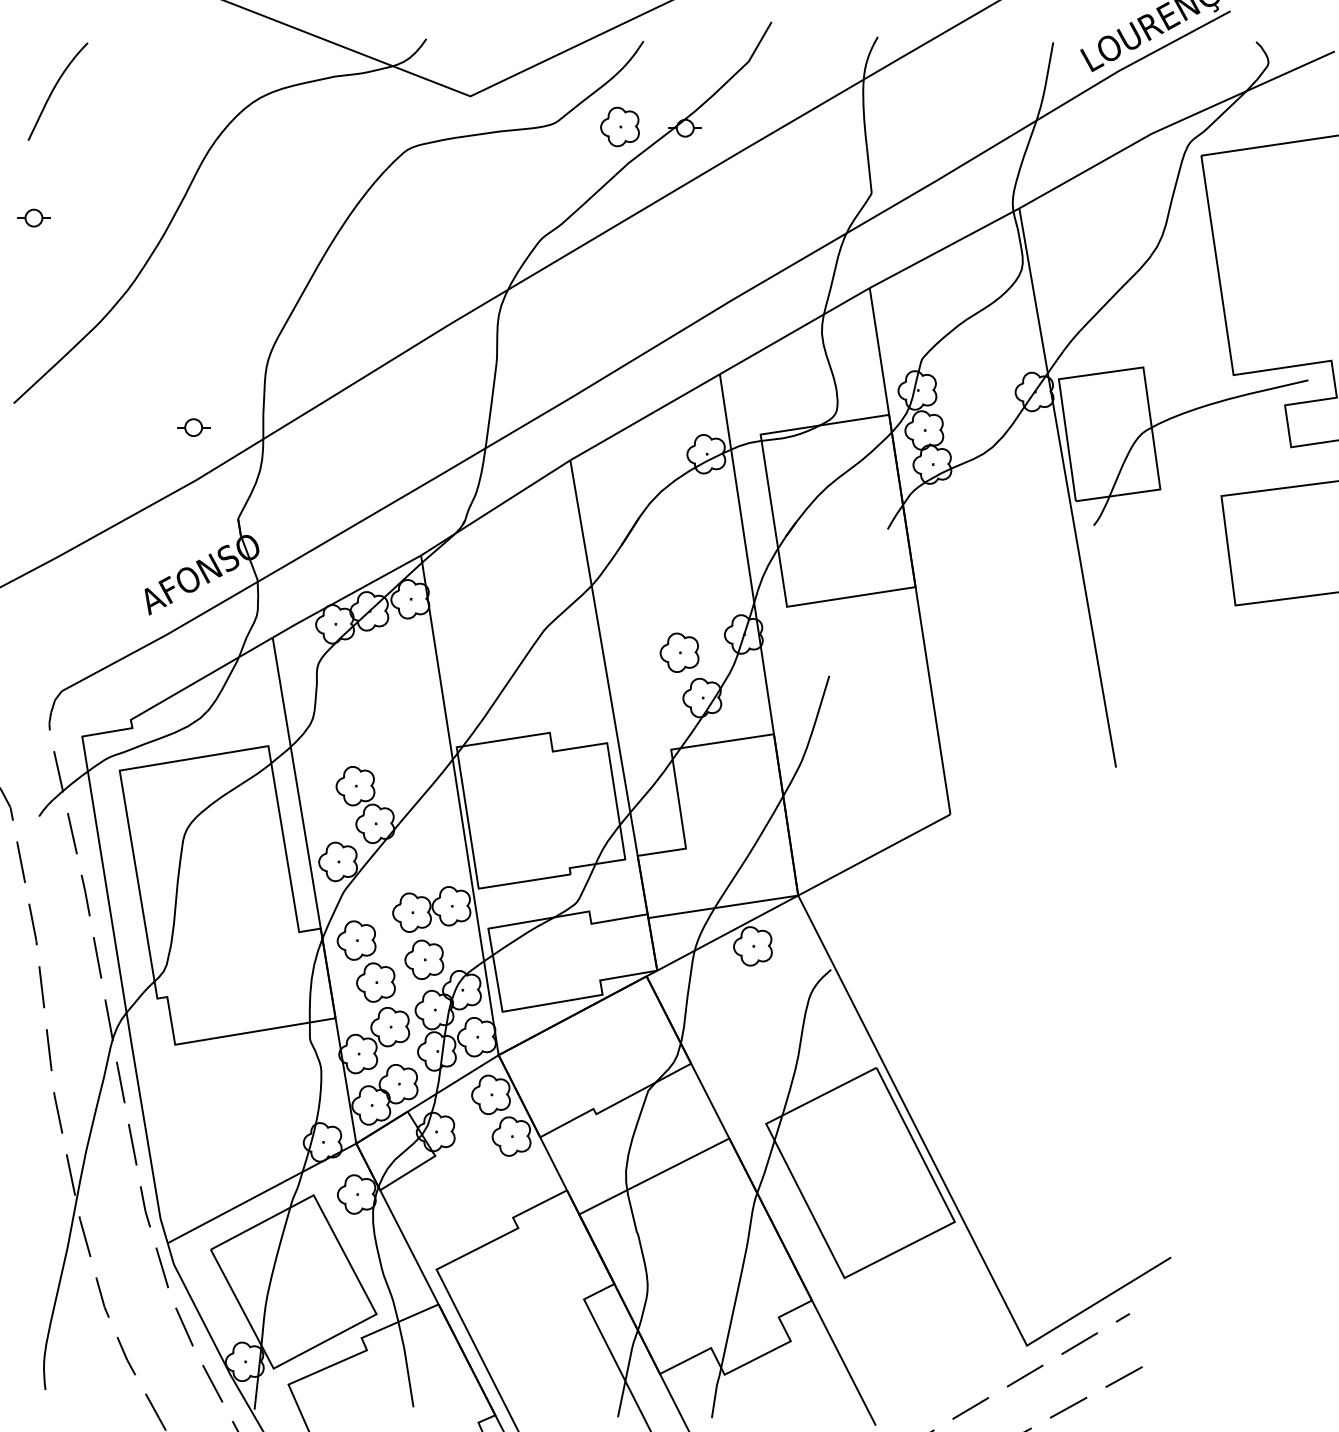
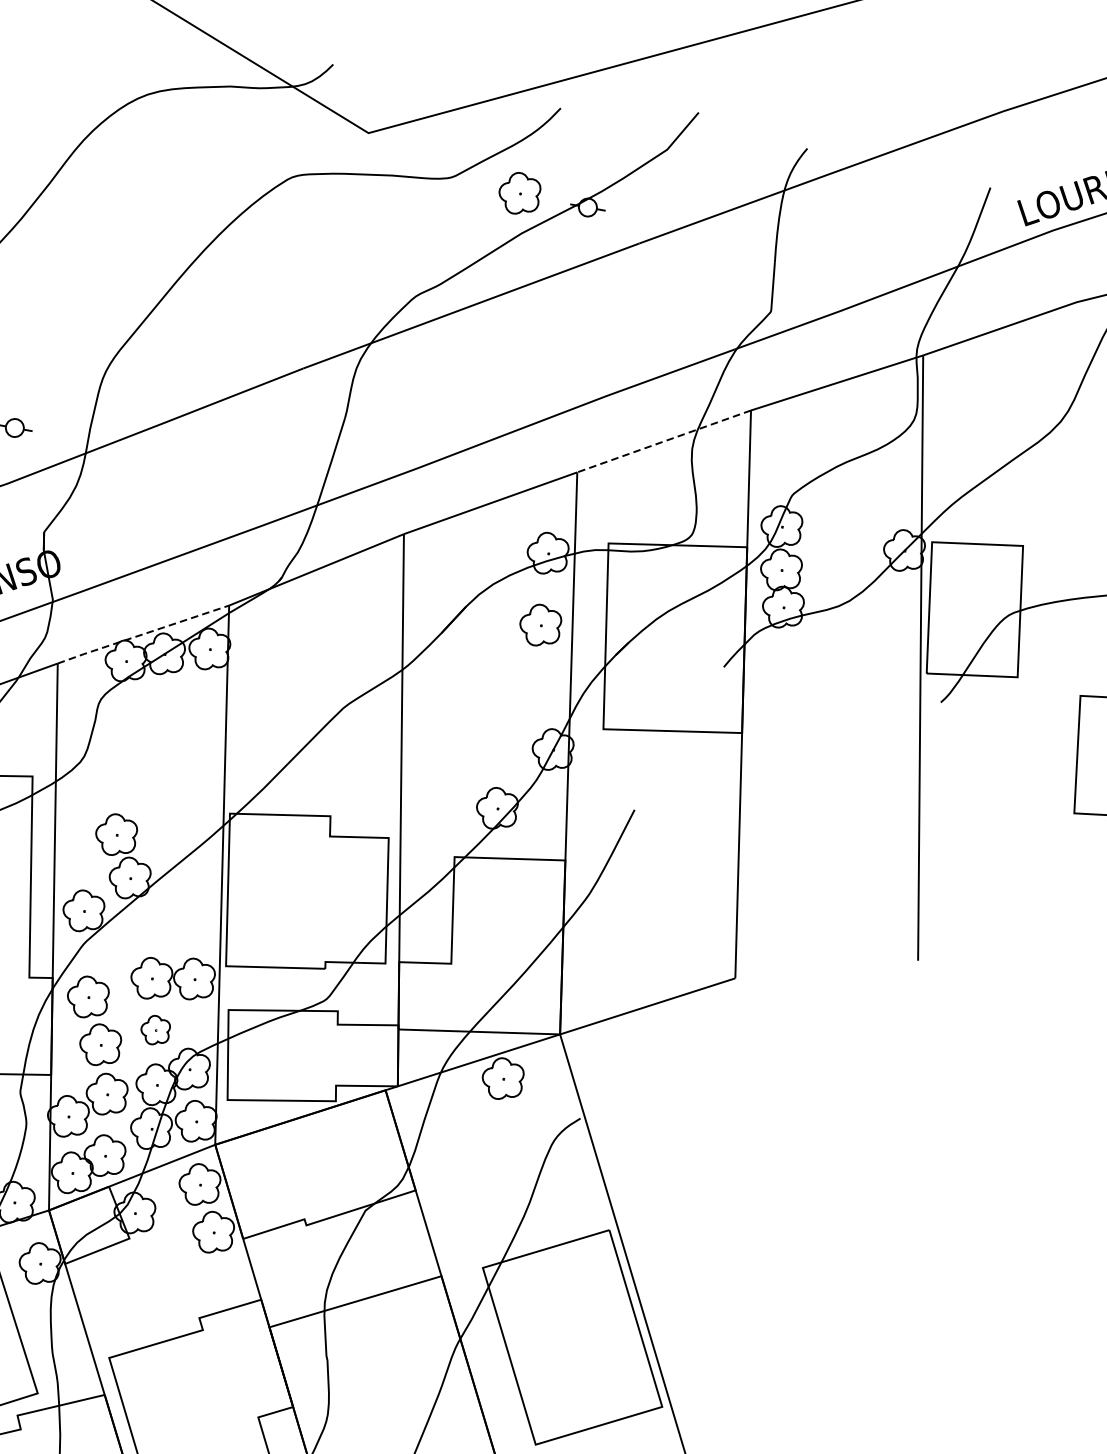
line: (794, 331) -> (663, 441), solid -> dashed
line: (346, 596) -> (143, 634), solid -> dashed
part: (679, 652) -> (540, 625), moved
part: (424, 959) -> (155, 1030), size x0.7

